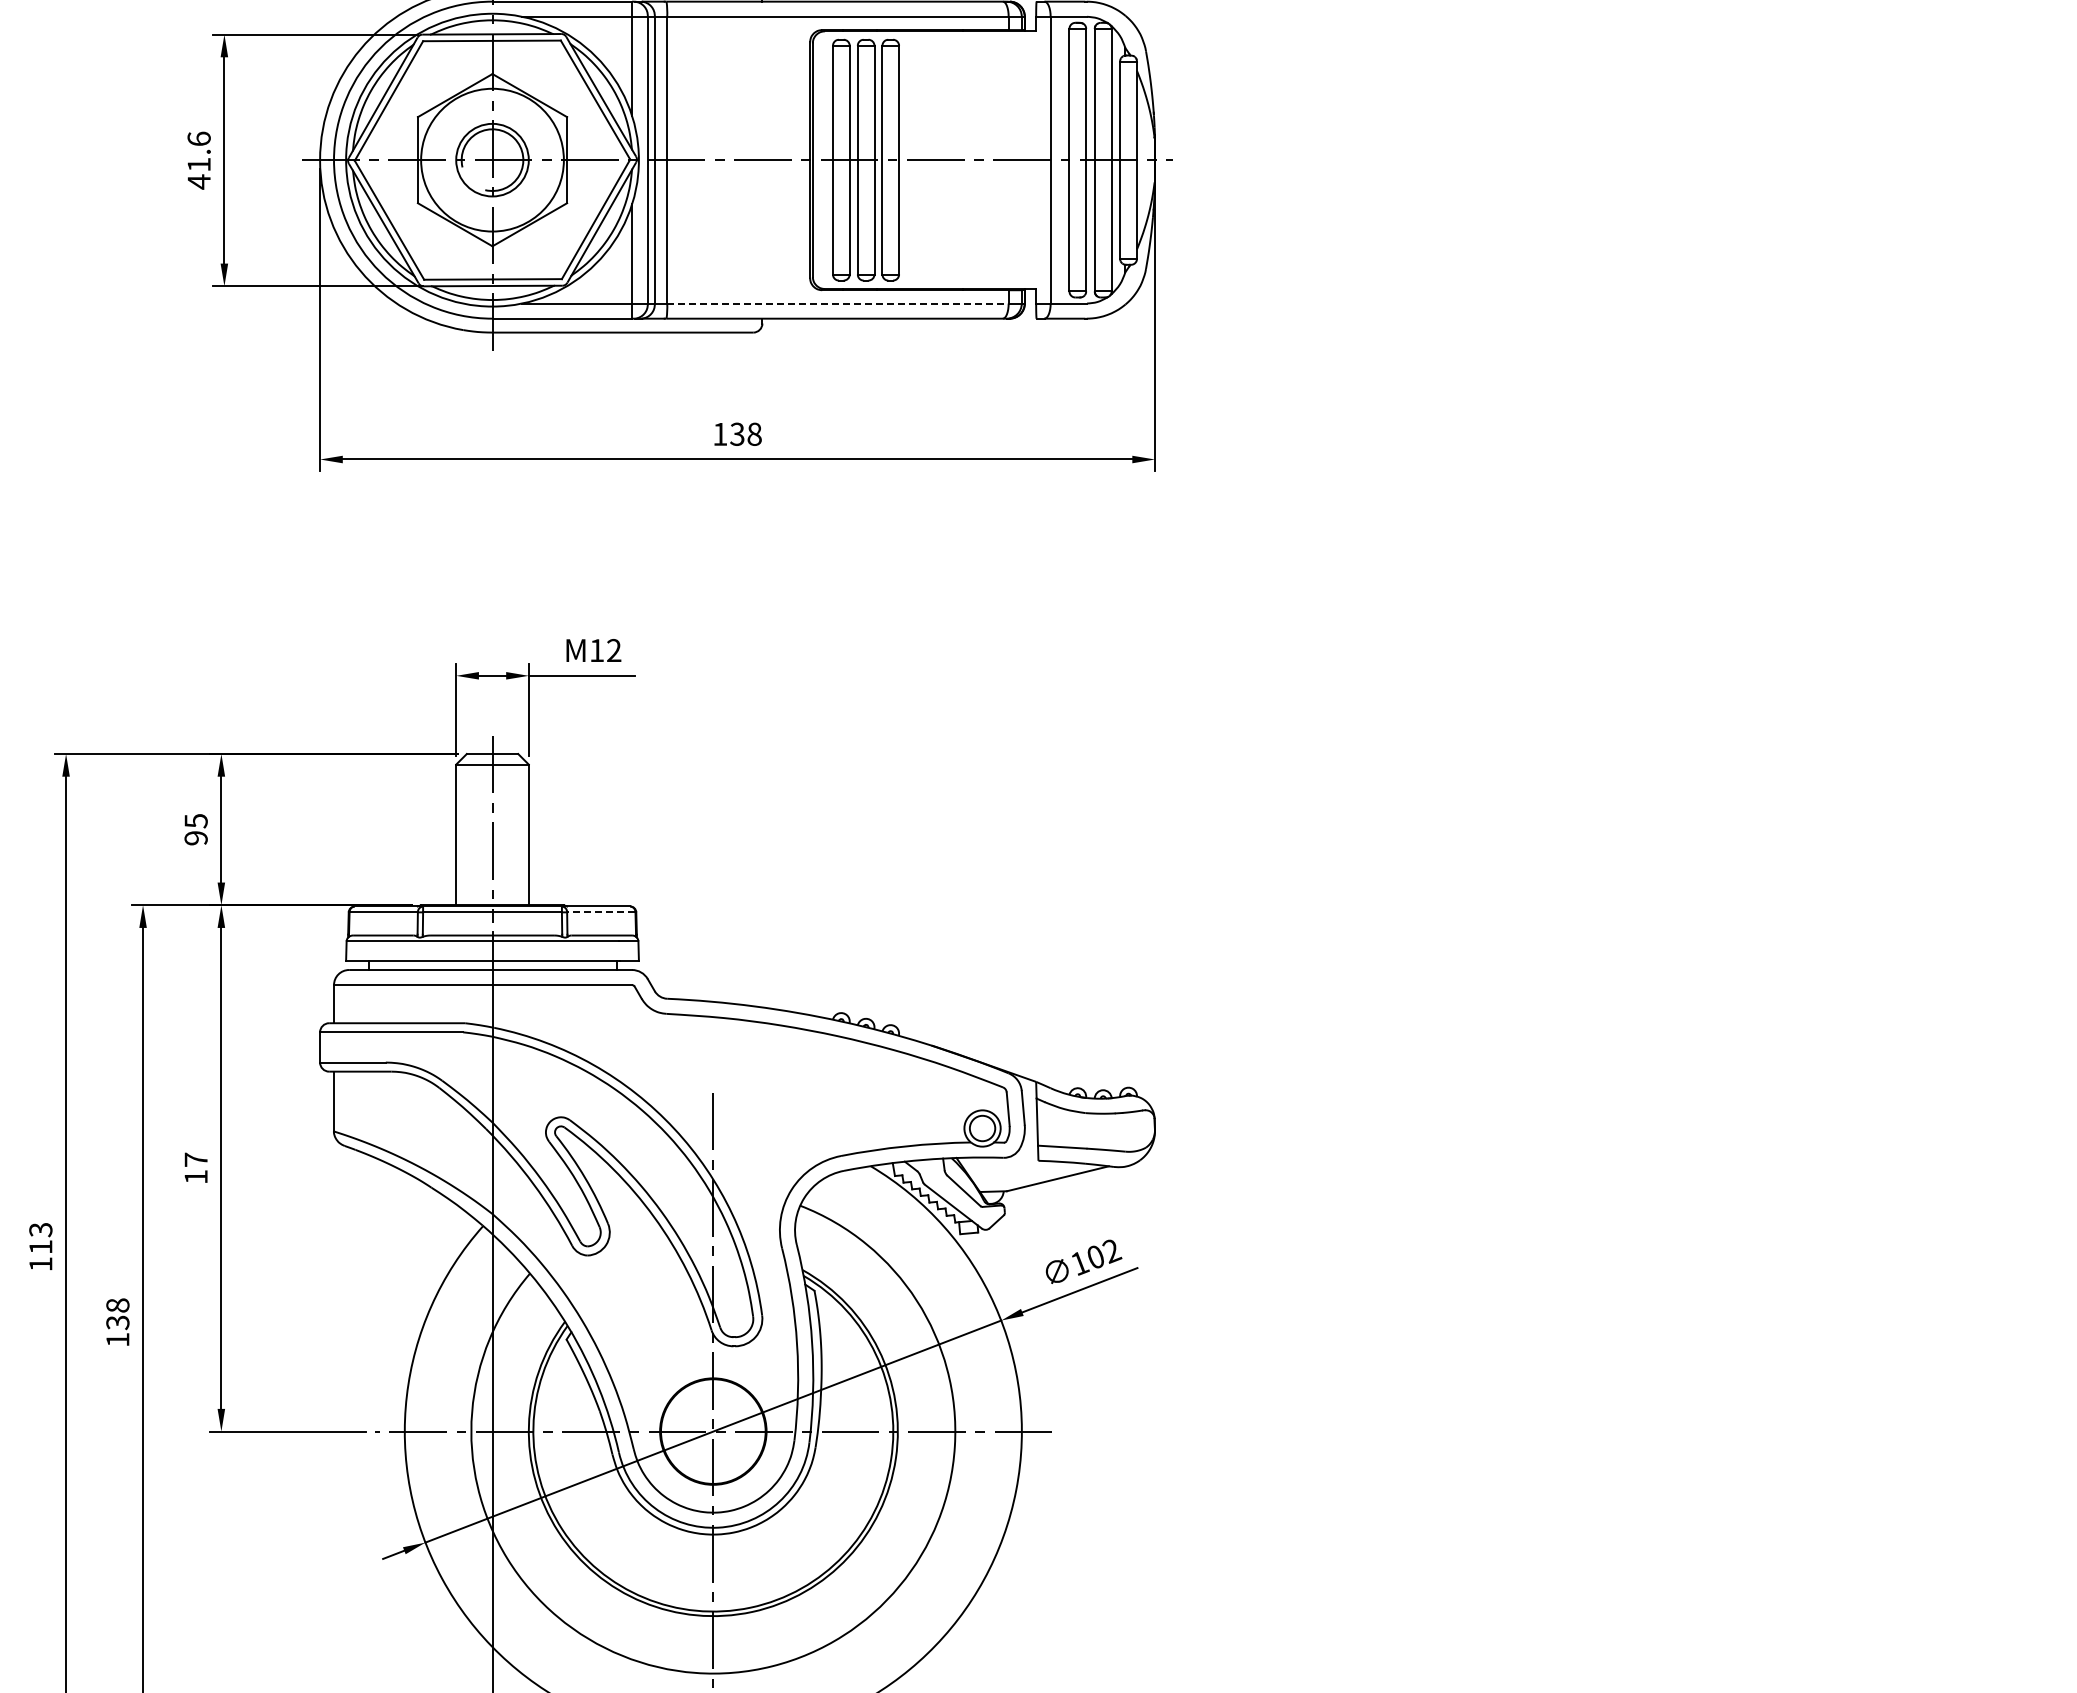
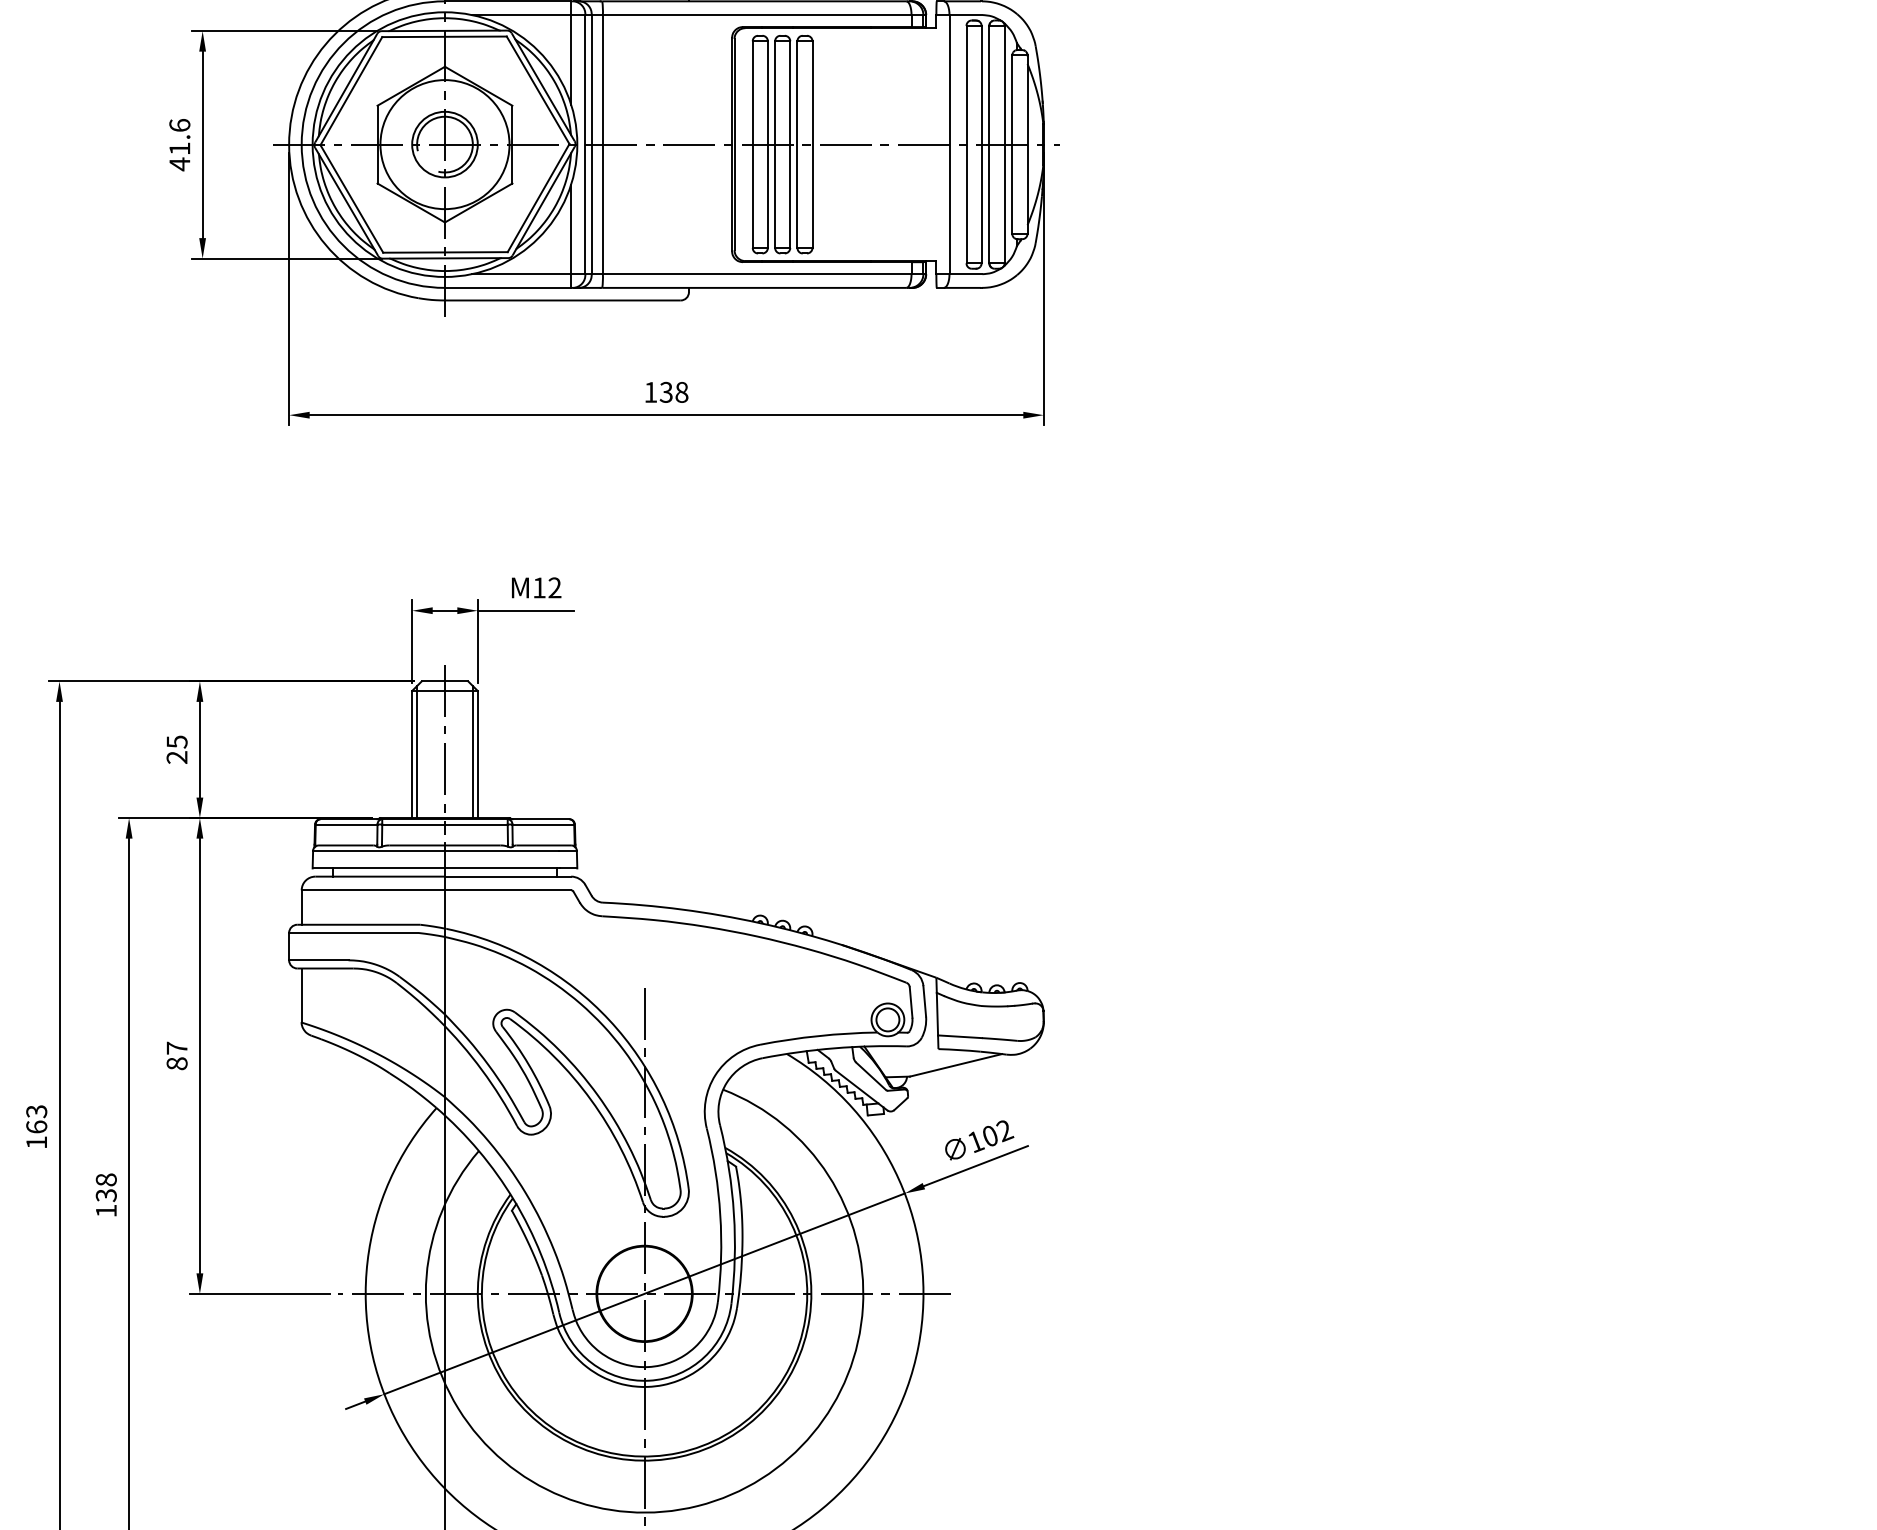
line: (837, 303) -> (756, 274), dashed -> solid
line: (461, 831) -> (416, 751), added
line: (523, 831) -> (472, 751), added
text: (195, 838) -> (176, 757), 95 -> 25
line: (600, 912) -> (542, 824), dashed -> solid
text: (195, 1176) -> (176, 1063), 17 -> 87
text: (40, 1246) -> (36, 1126), 113 -> 163

